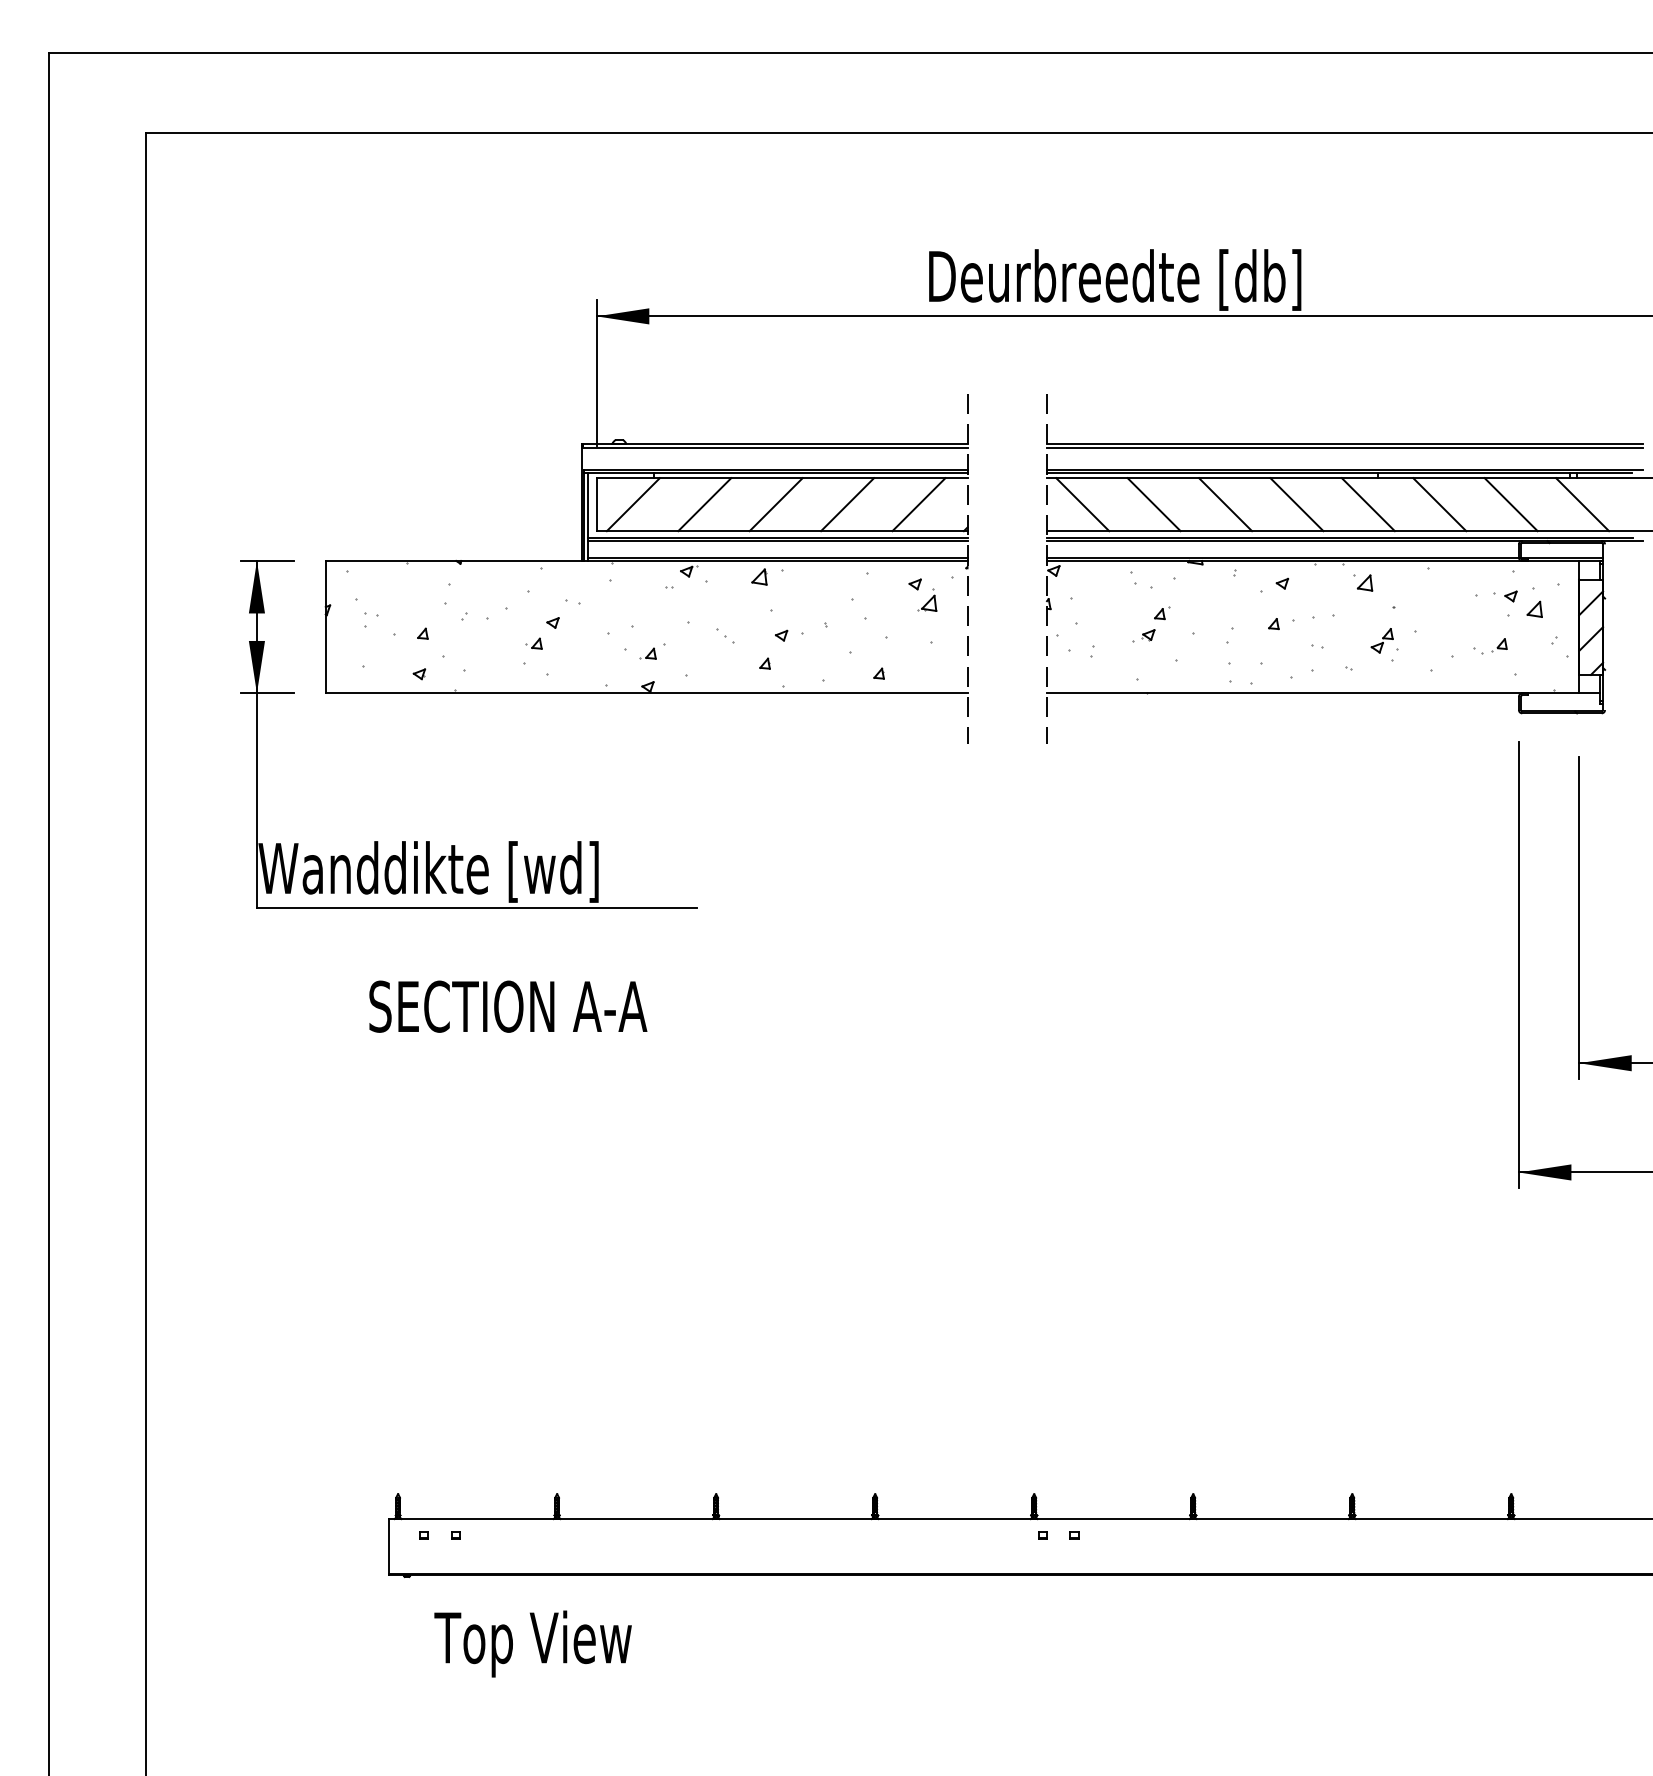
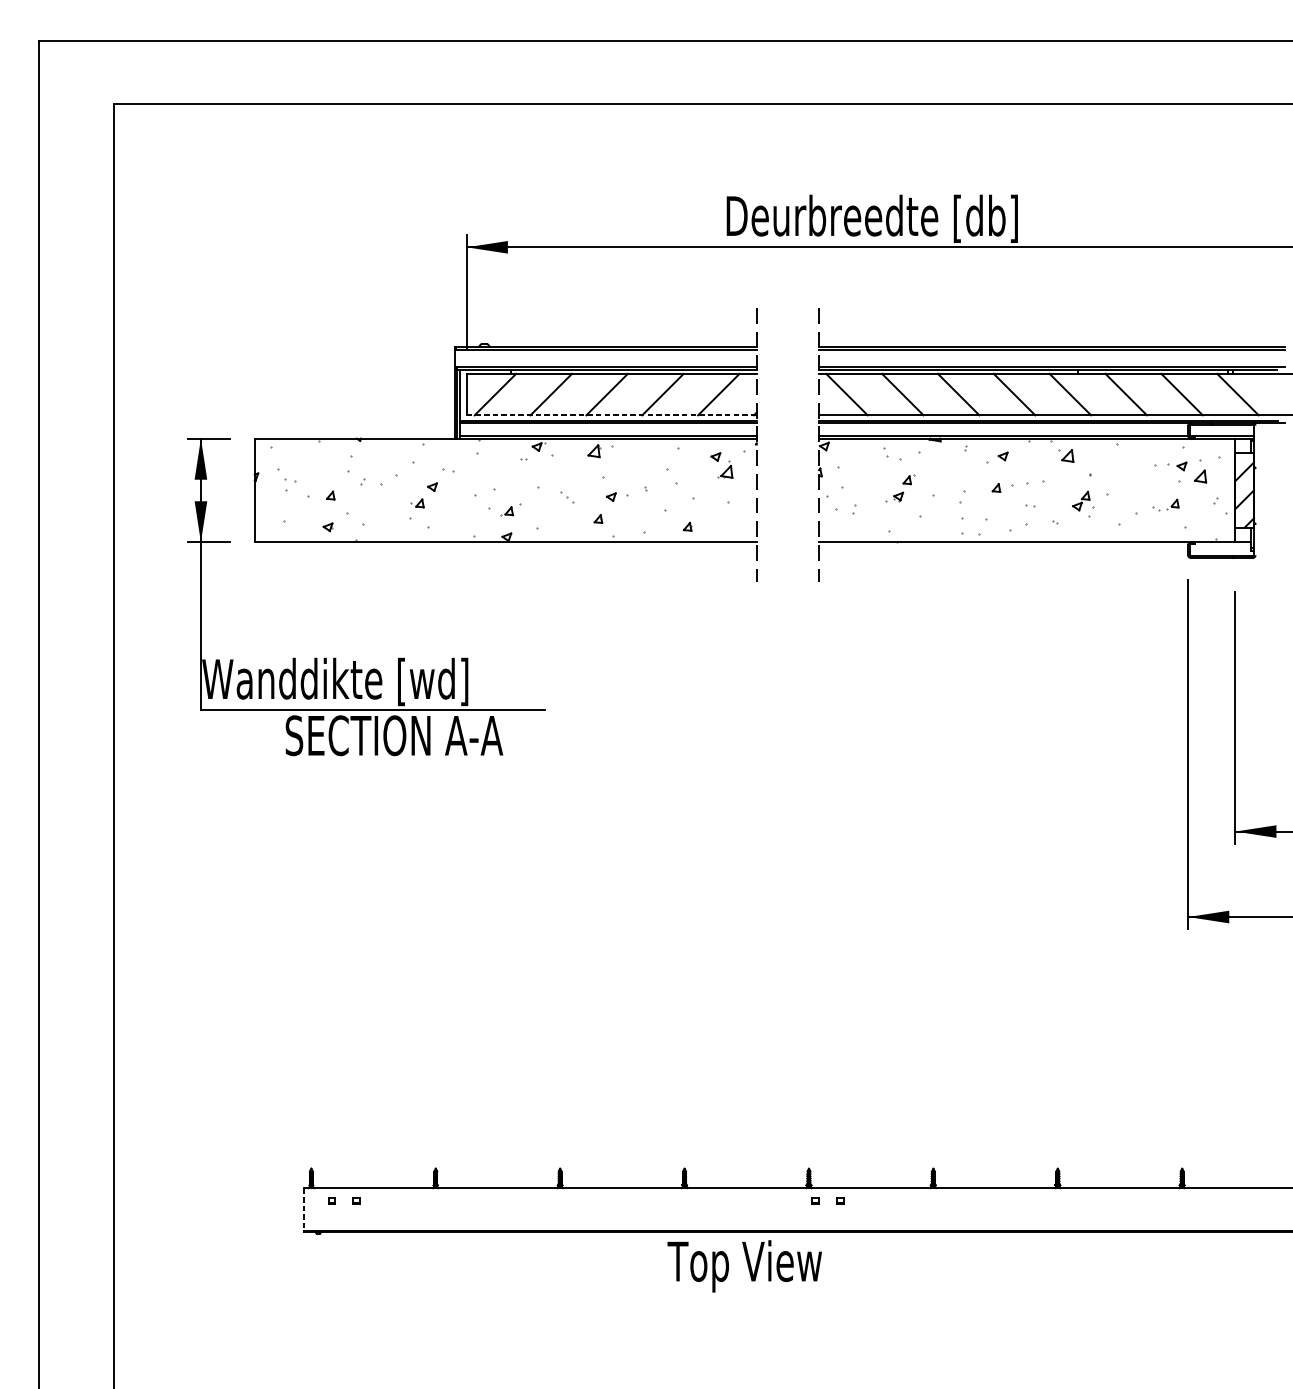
line: (782, 531) -> (612, 415), solid -> dashed
text: (508, 1006) -> (394, 735), moved
line: (389, 1547) -> (304, 1210), solid -> dashed
text: (532, 1643) -> (744, 1265), moved

